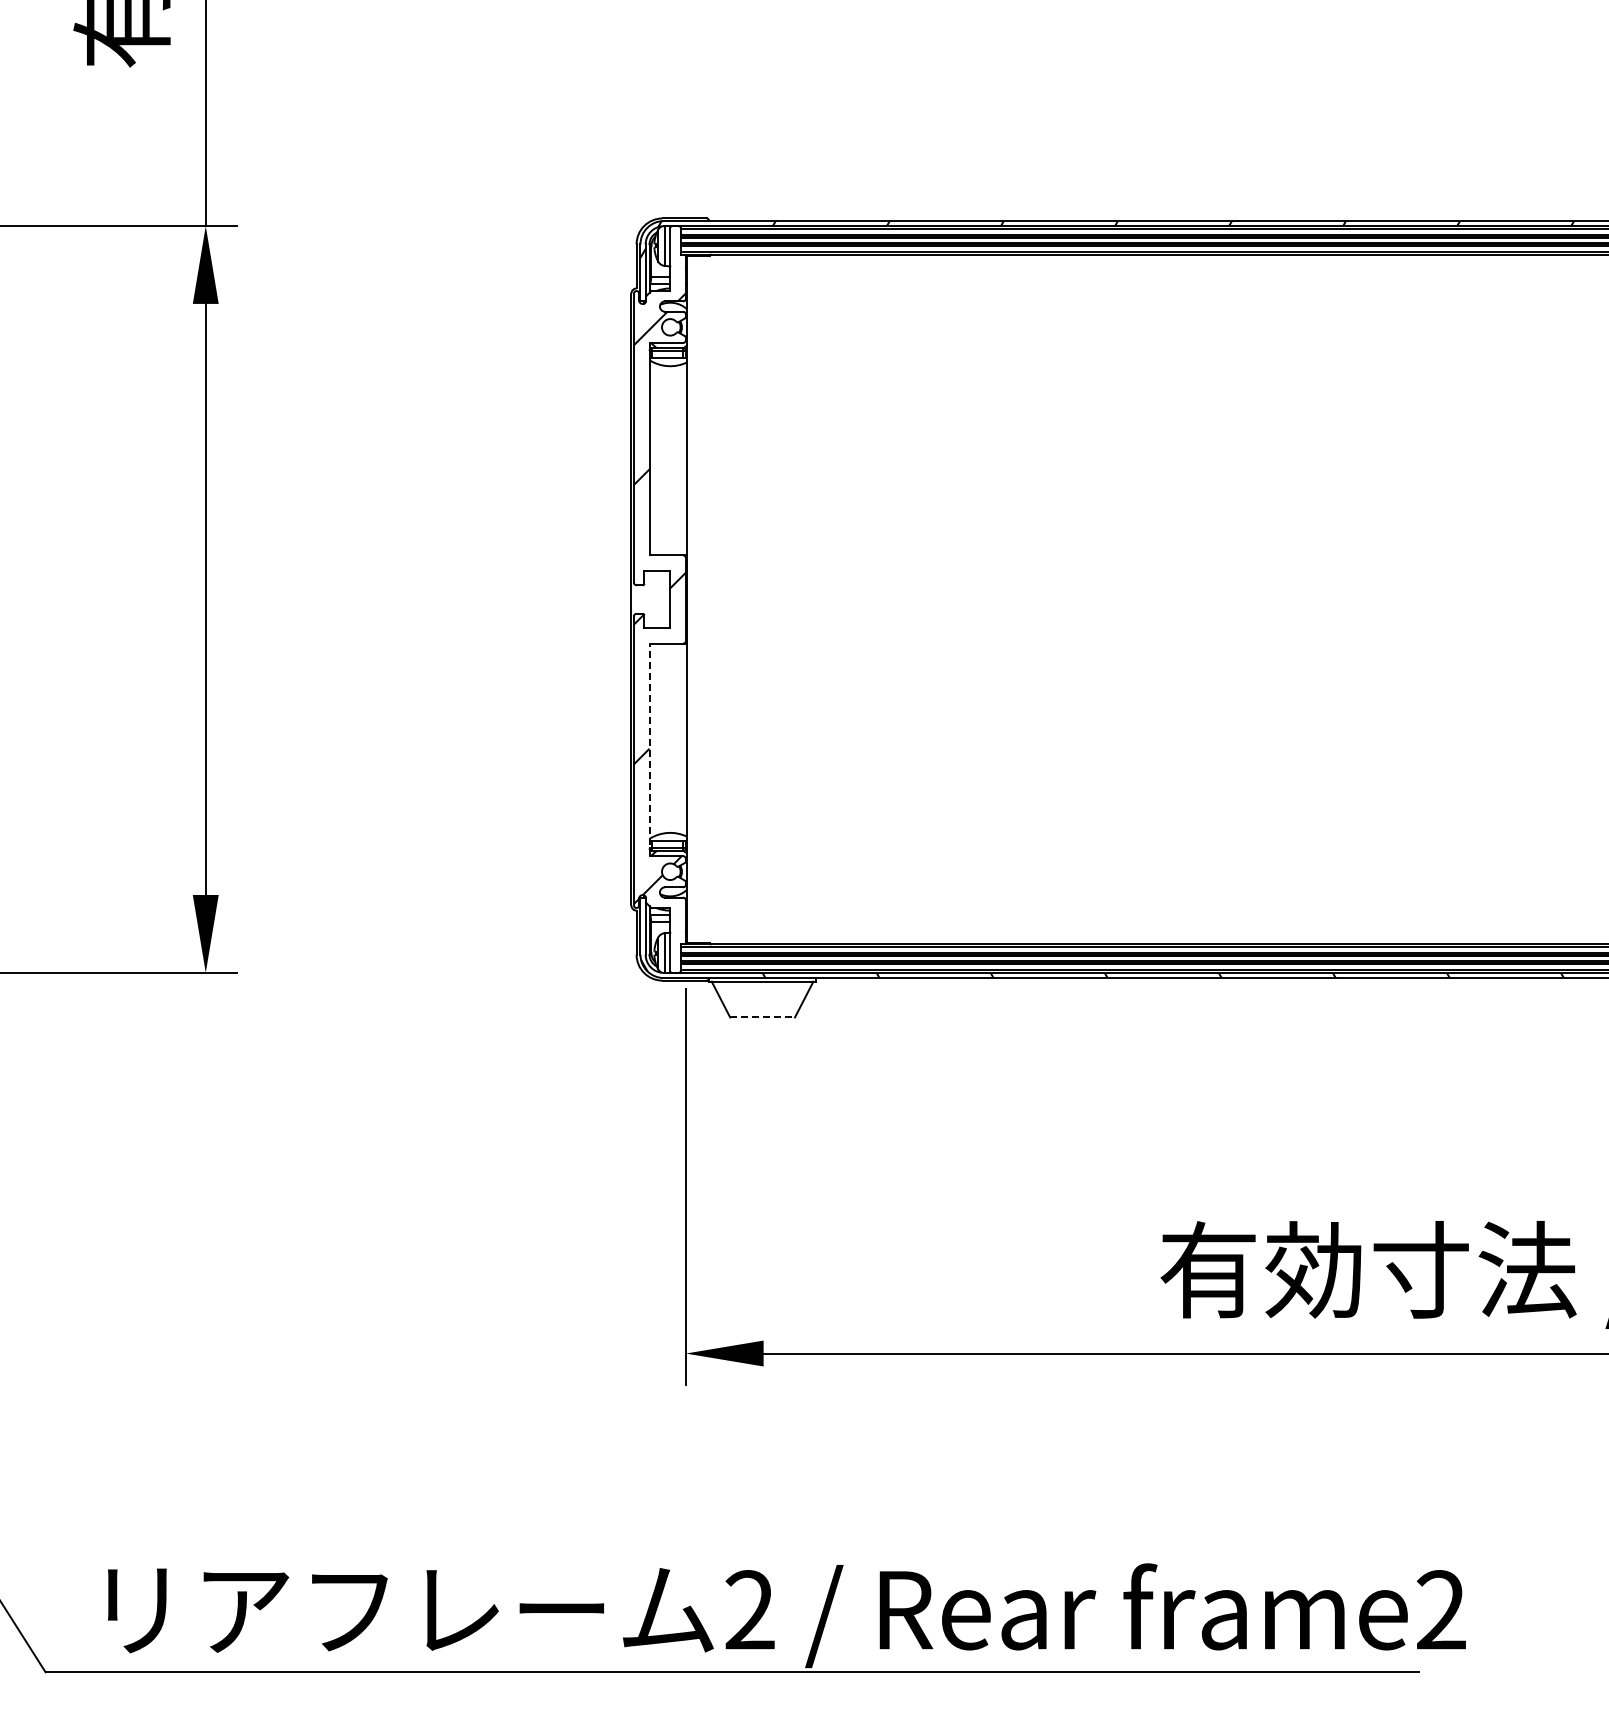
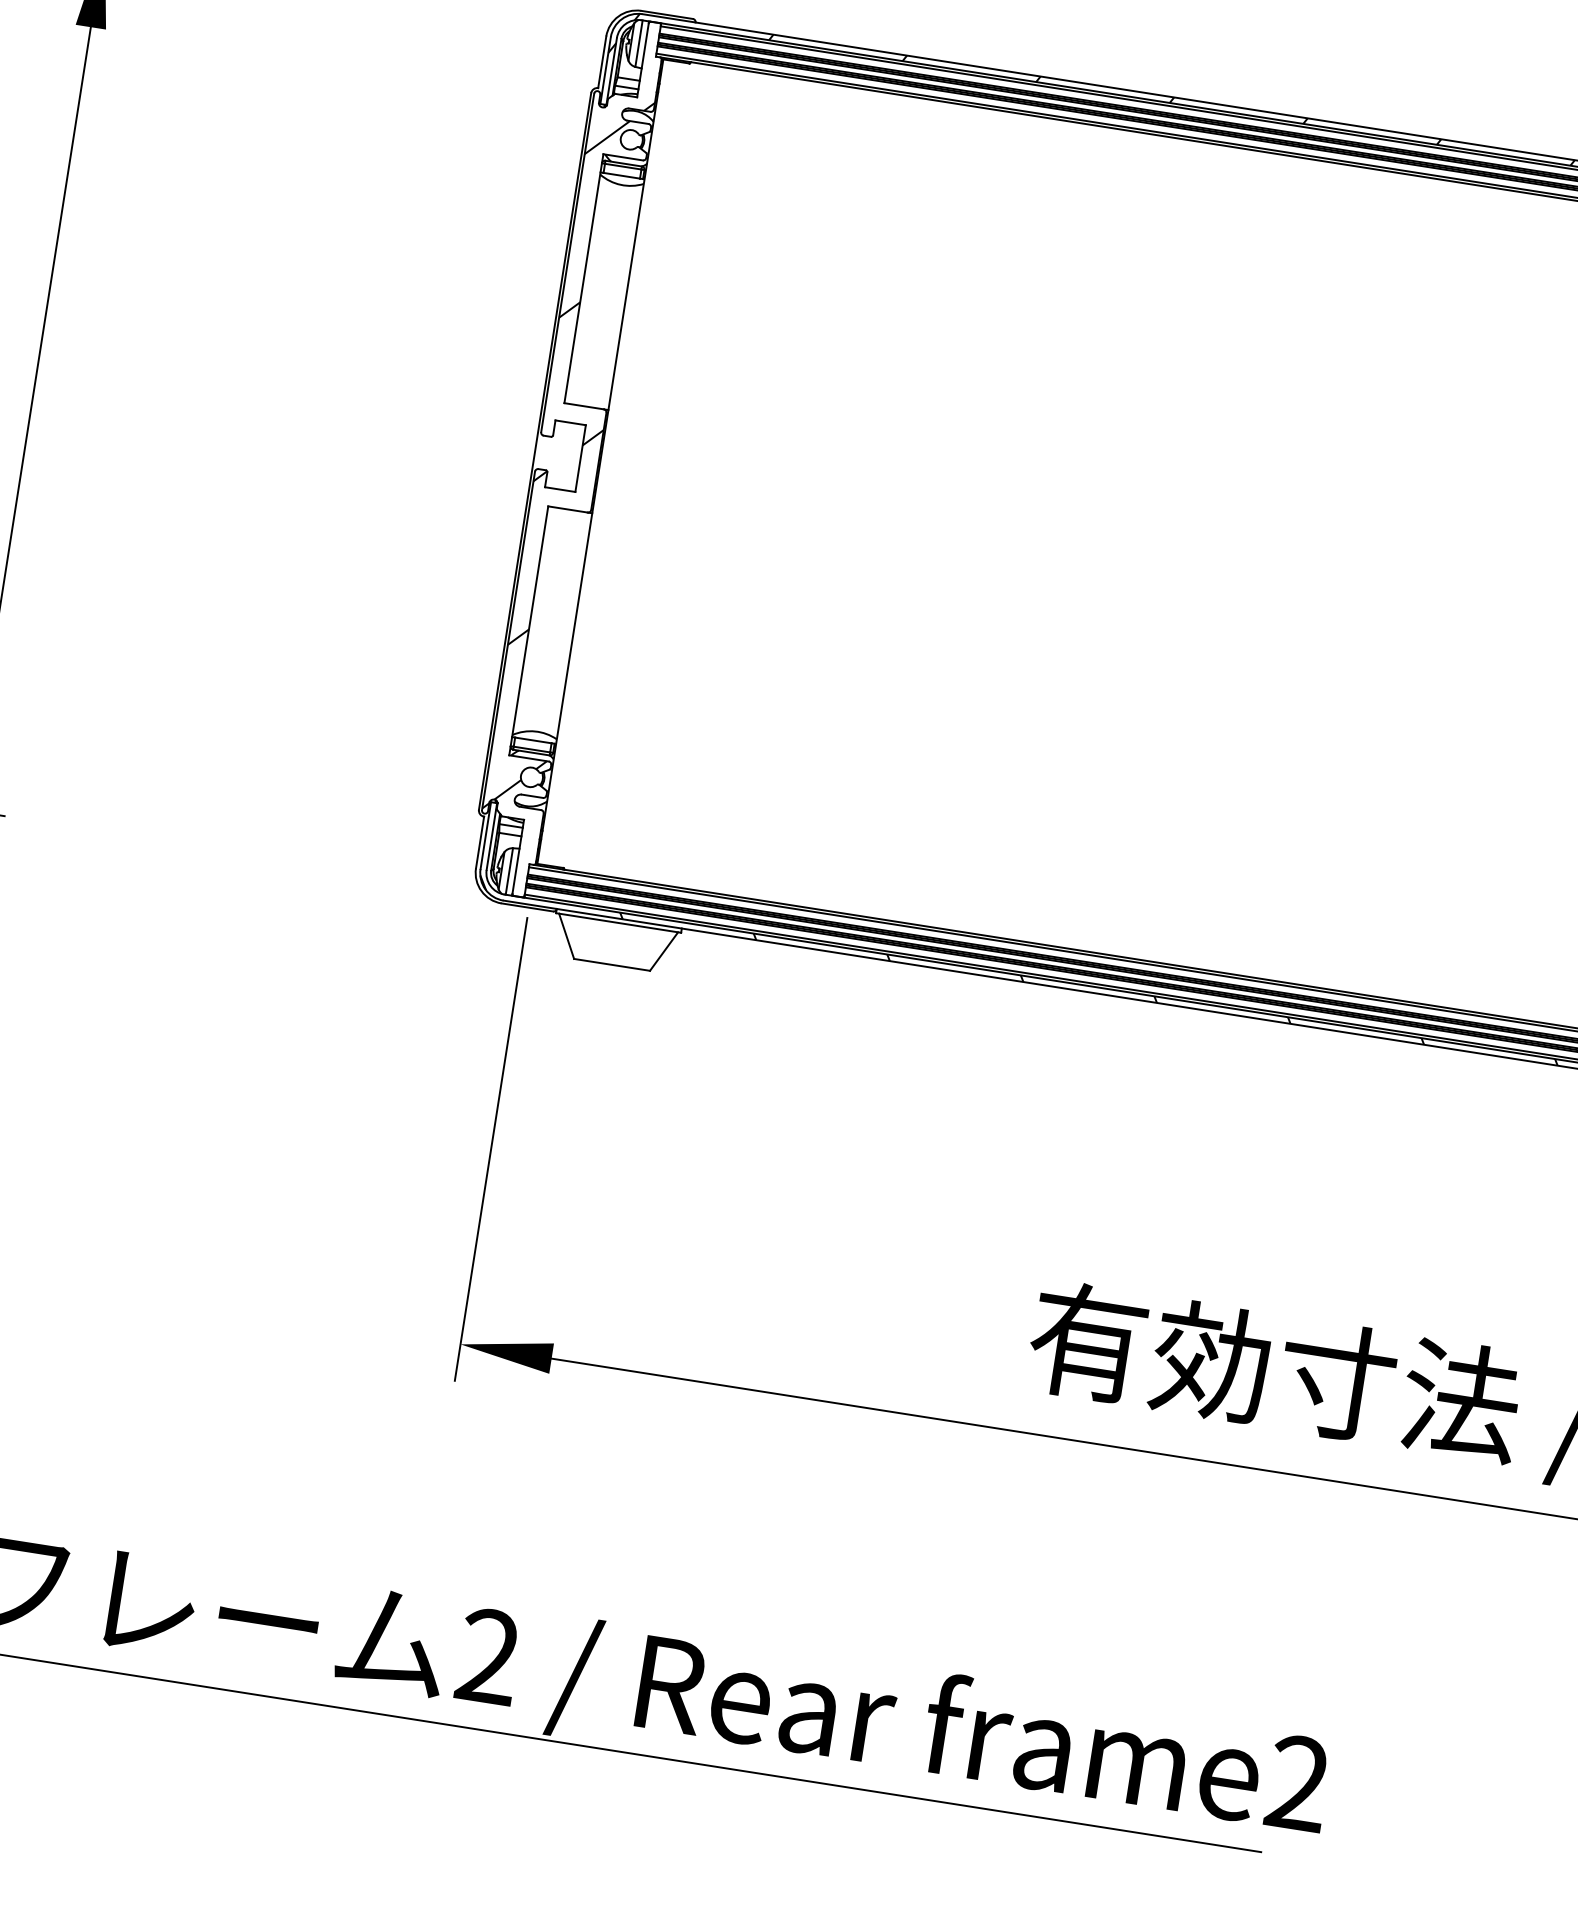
line: (649, 749) -> (528, 630), dashed -> solid
line: (763, 1017) -> (613, 965), dashed -> solid

